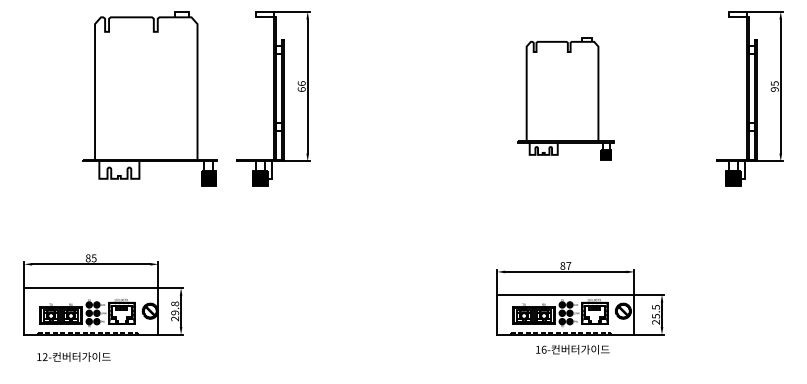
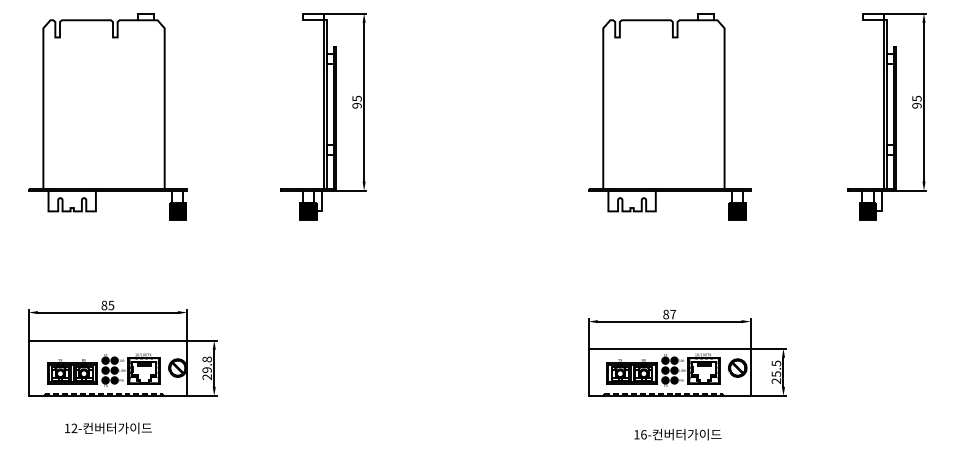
text: (301, 85) -> (356, 101), 66 -> 95
part: (149, 98) -> (107, 116), moved
part: (565, 98) -> (669, 116), size x1.43
text: (572, 349) -> (677, 434), moved
text: (73, 356) -> (108, 427), moved

